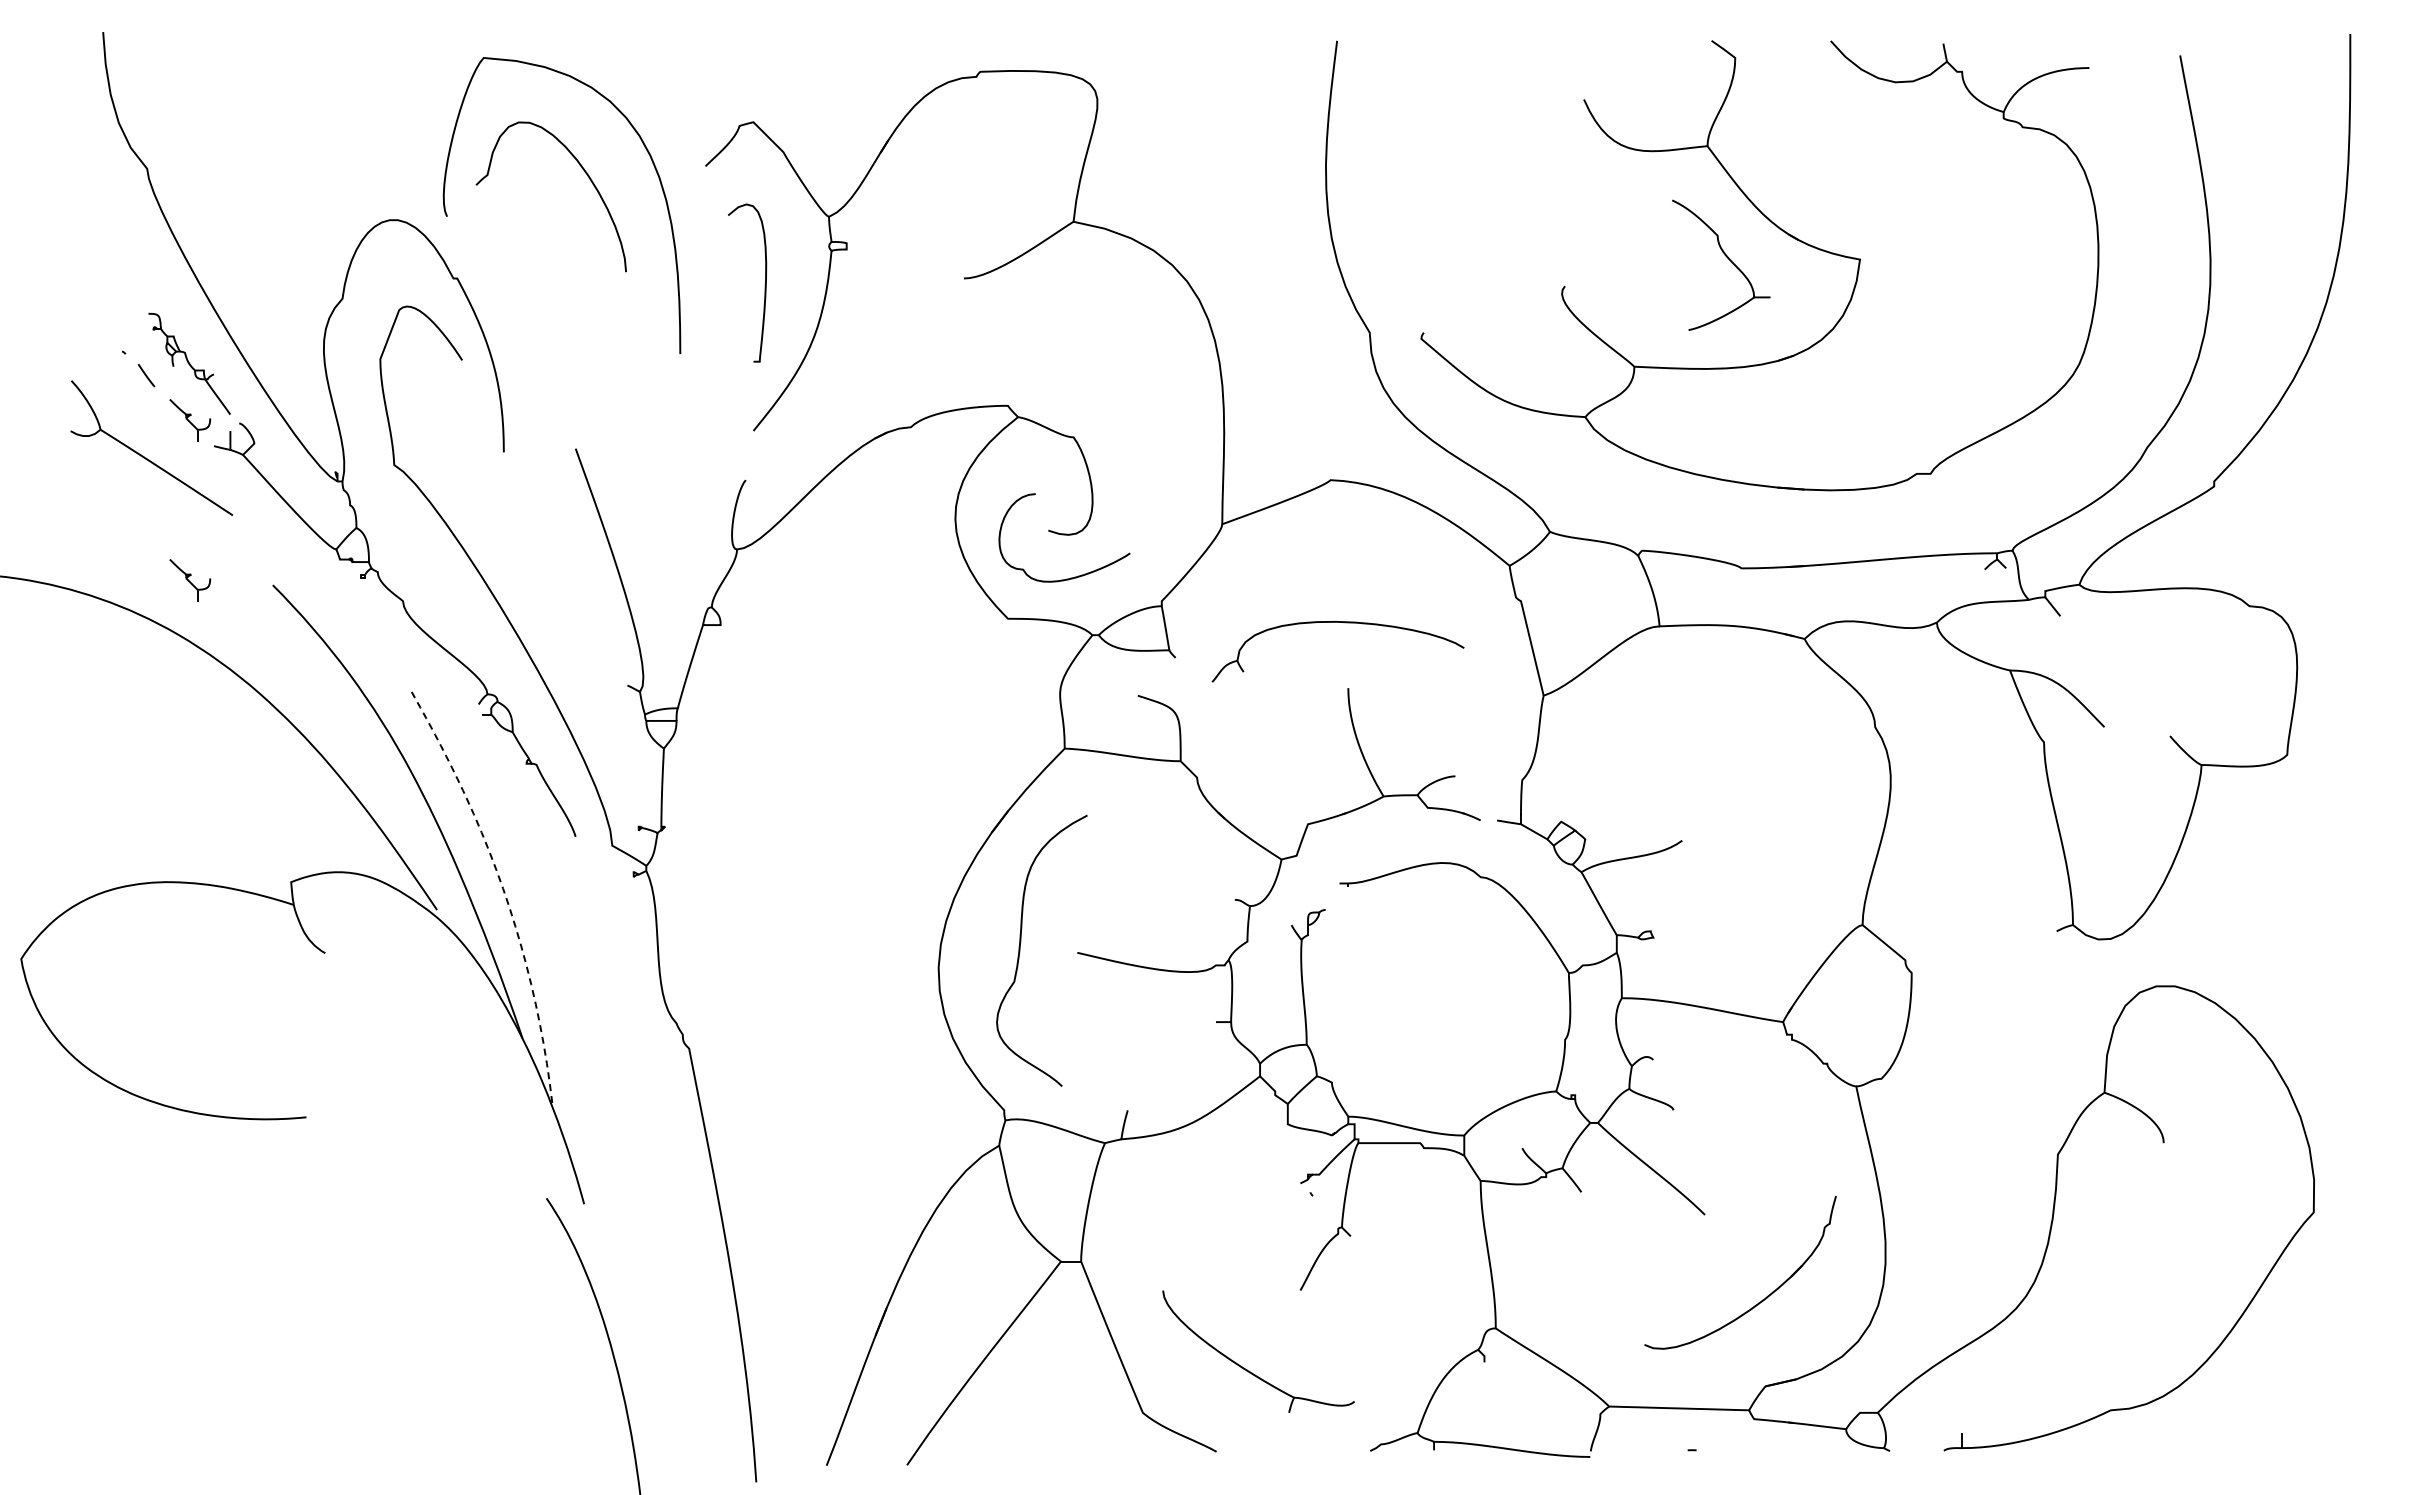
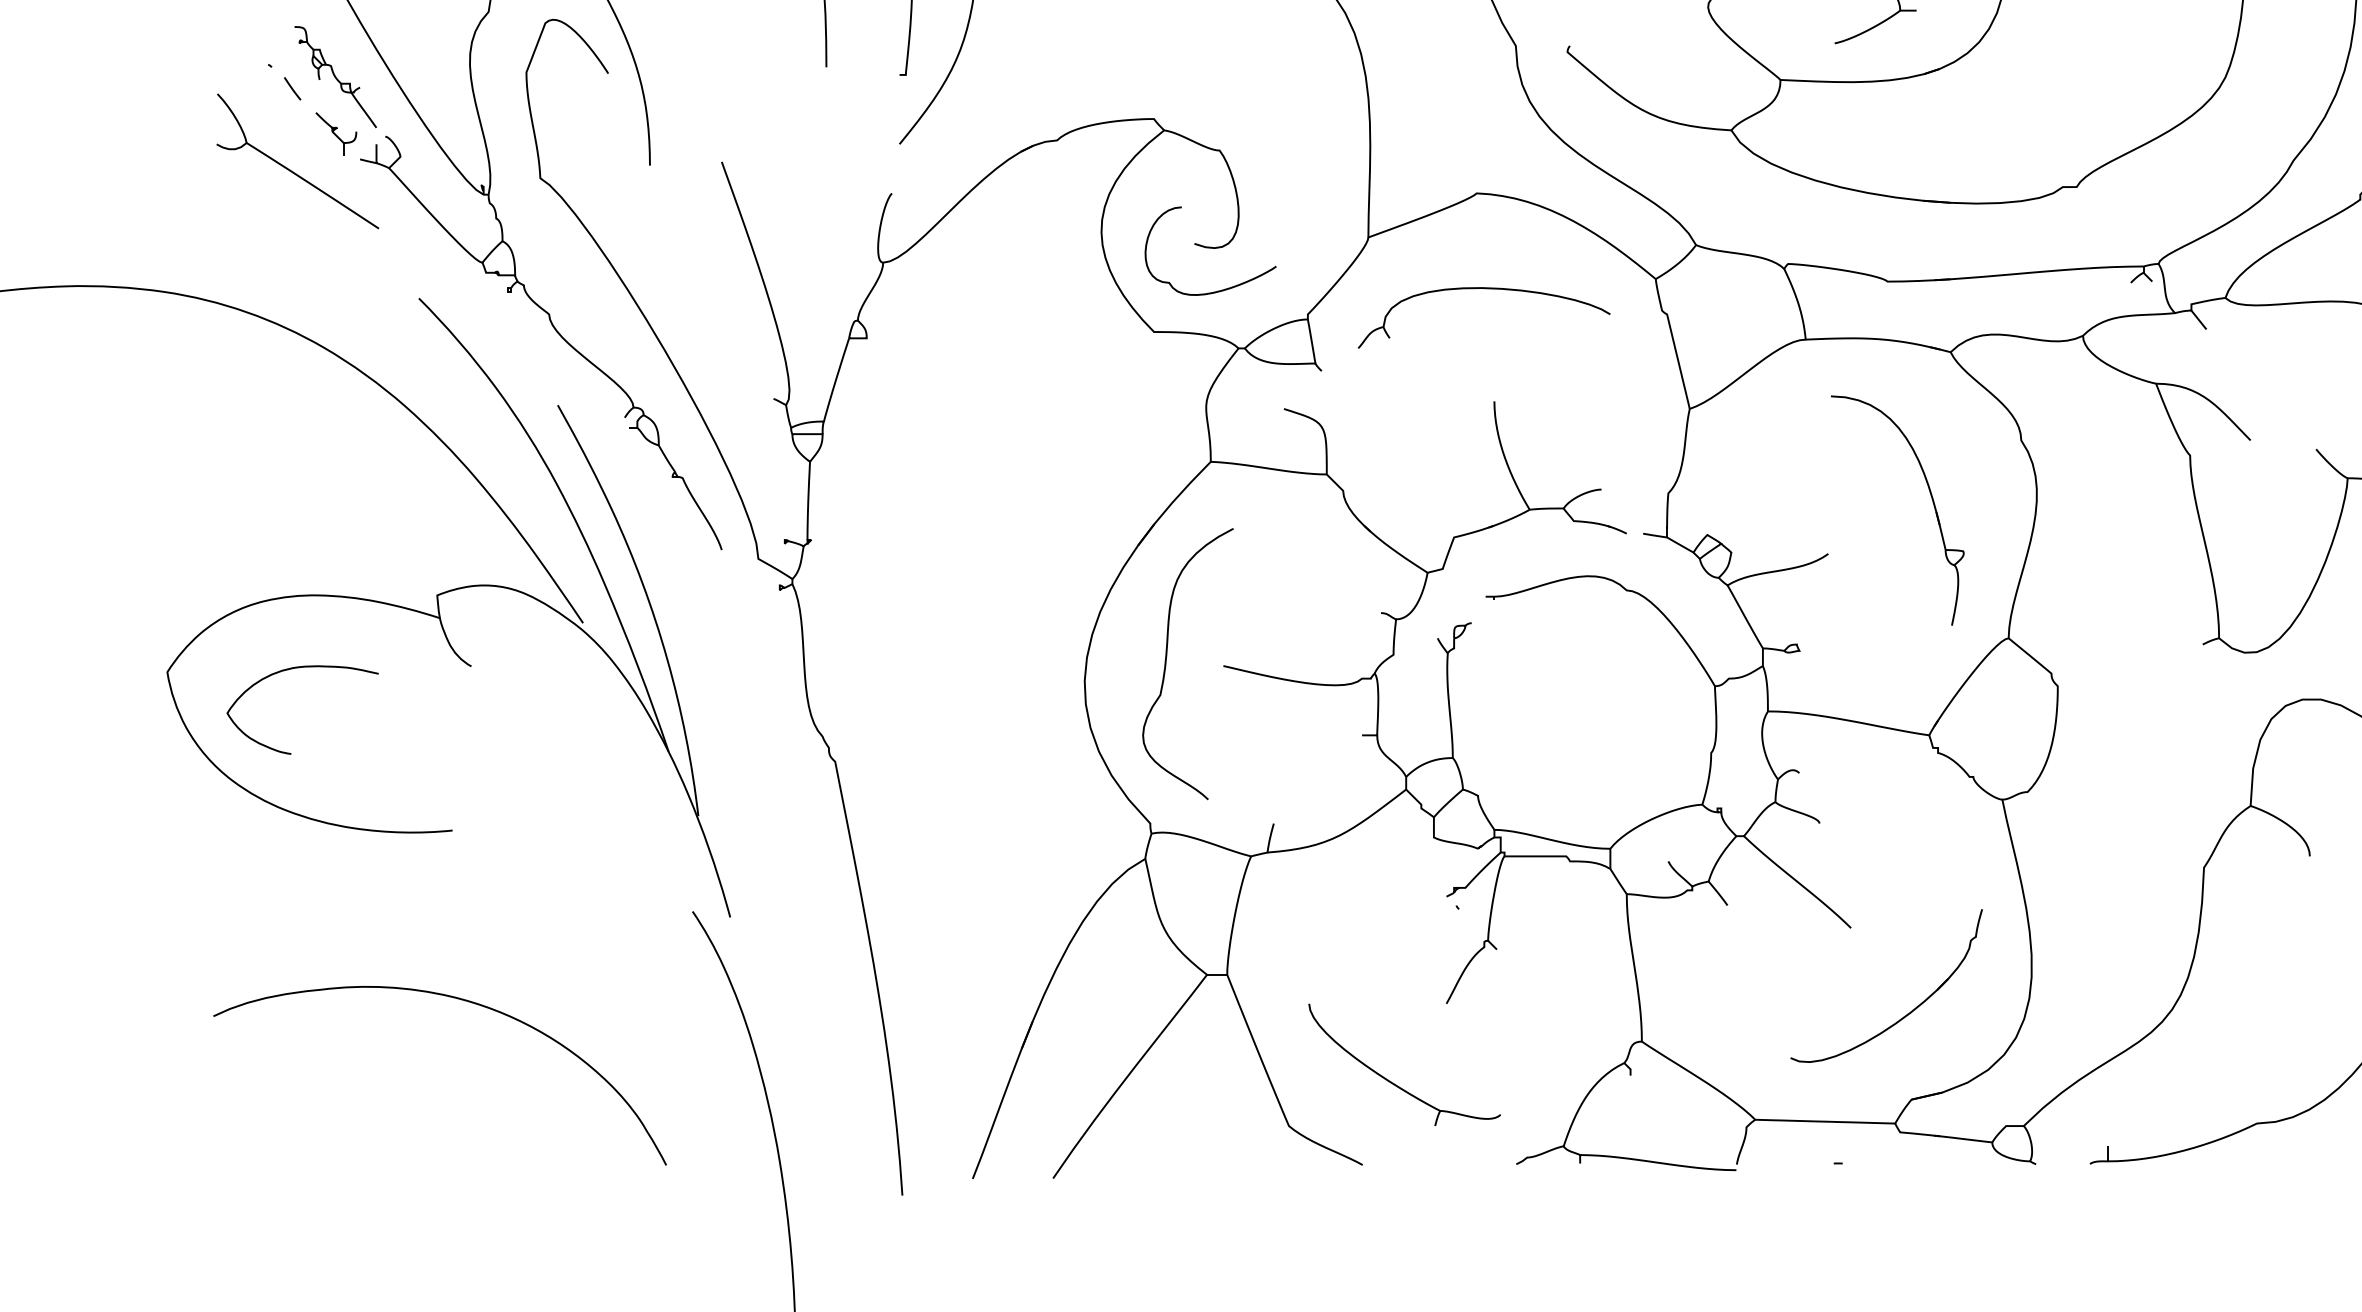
part: (190, 580) -> (336, 293), removed
part: (1344, 623) -> (1490, 289), moved
part: (1785, 786) -> (1931, 499), added
line: (504, 892) -> (650, 605), dashed -> solid
curve: (151, 955) -> (297, 668), added
curve: (312, 1286) -> (458, 999), added

